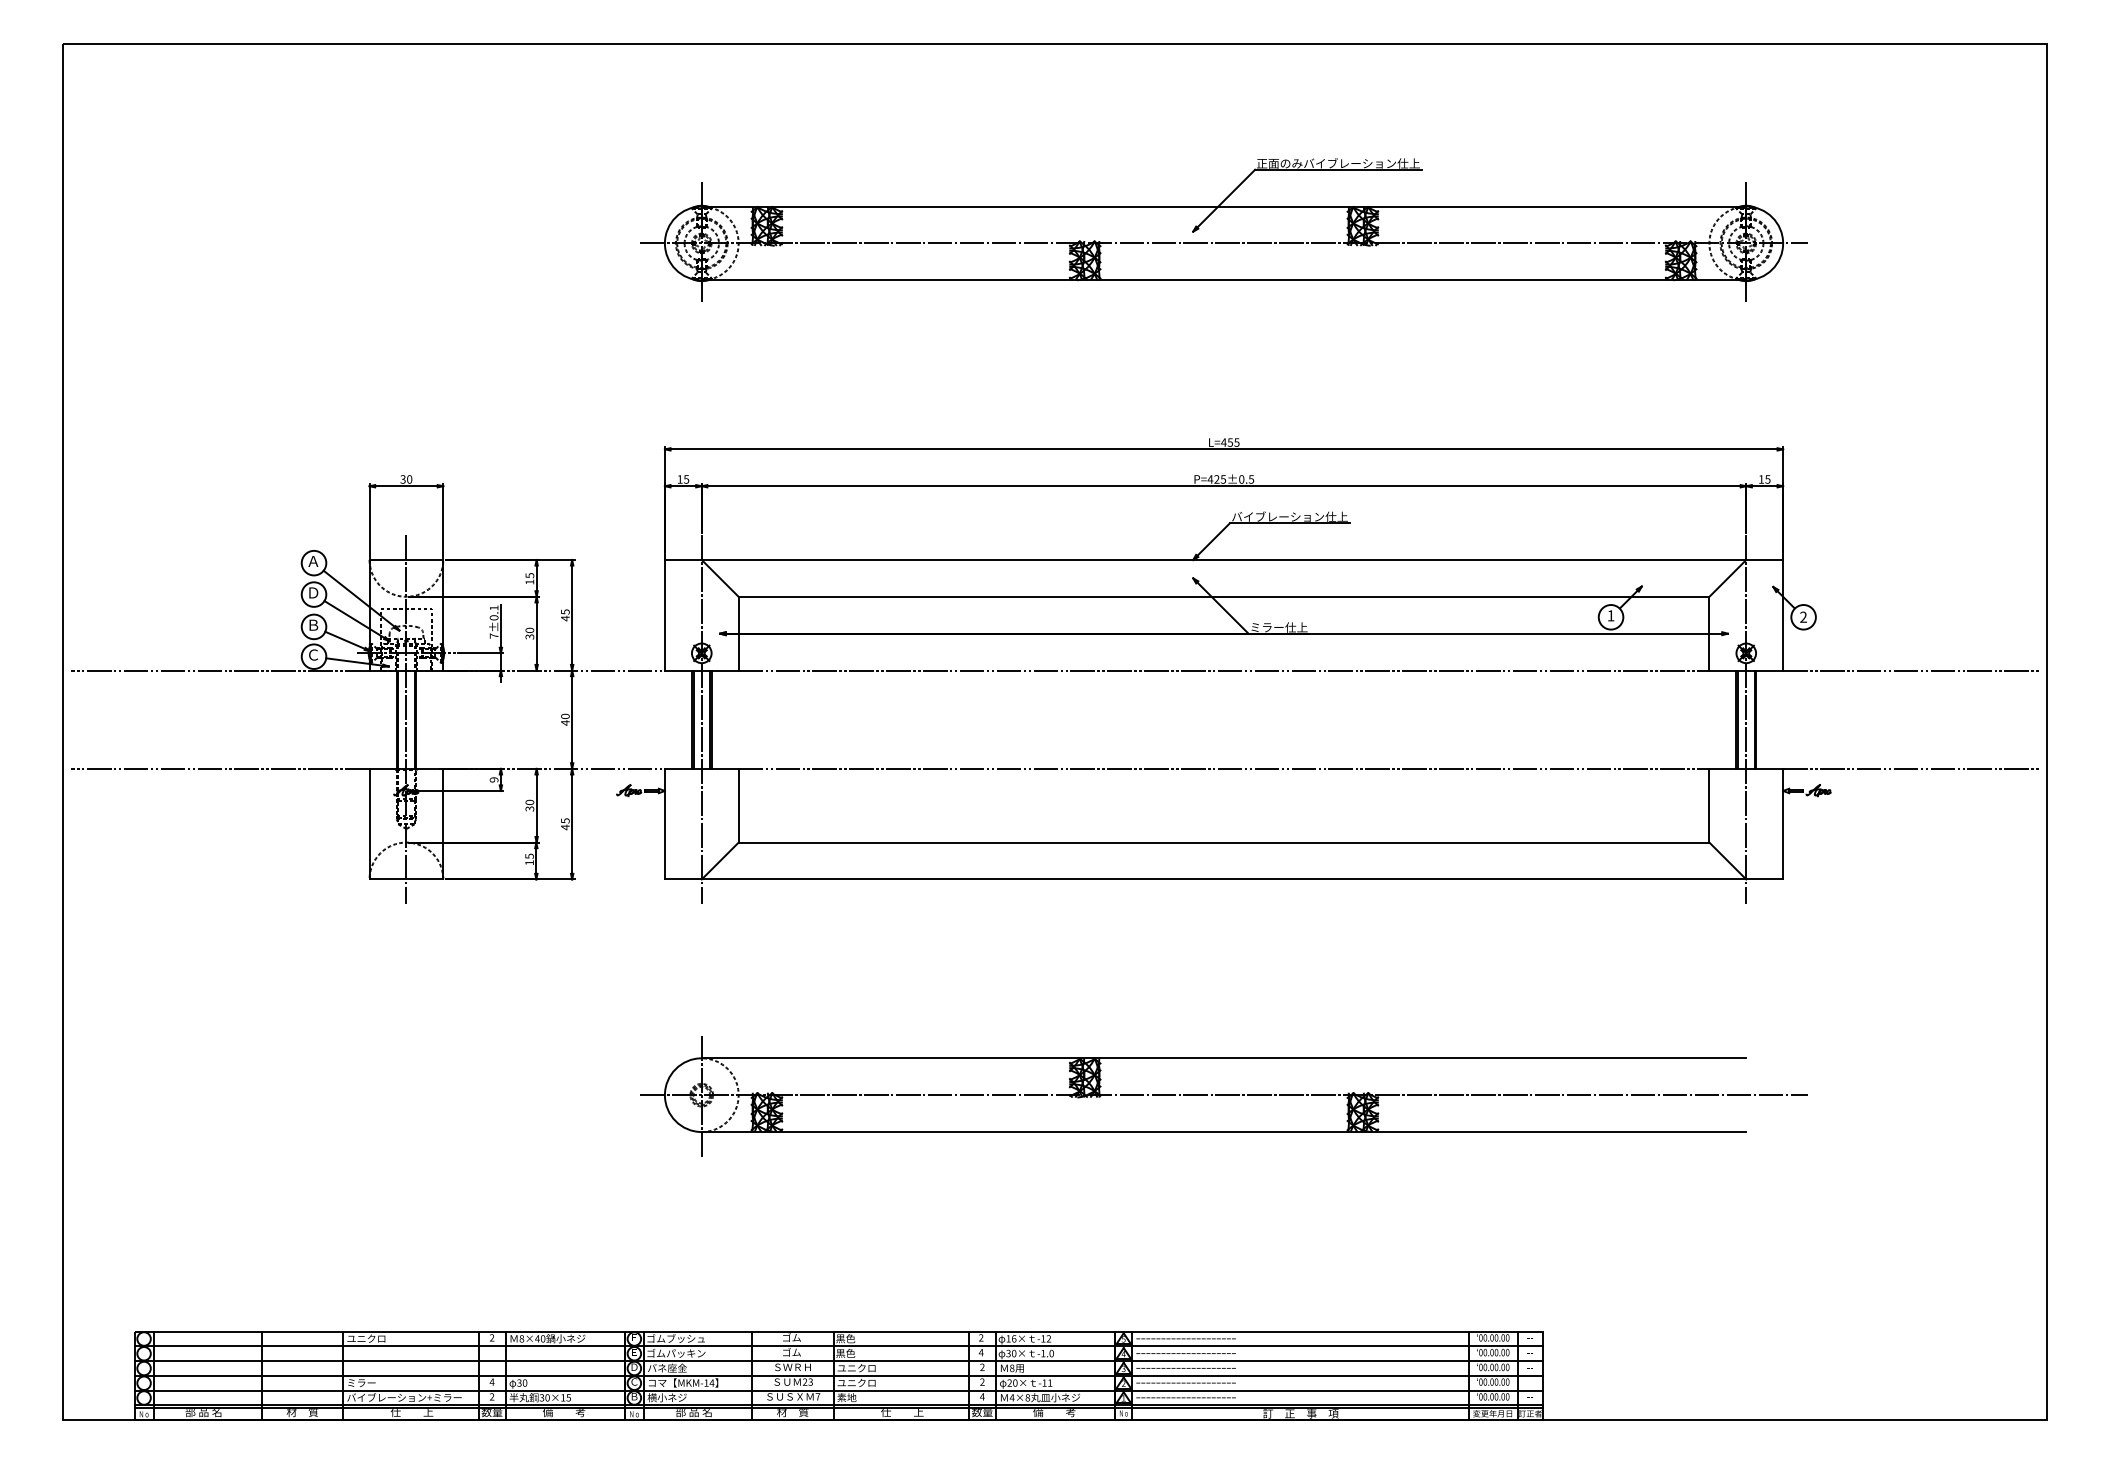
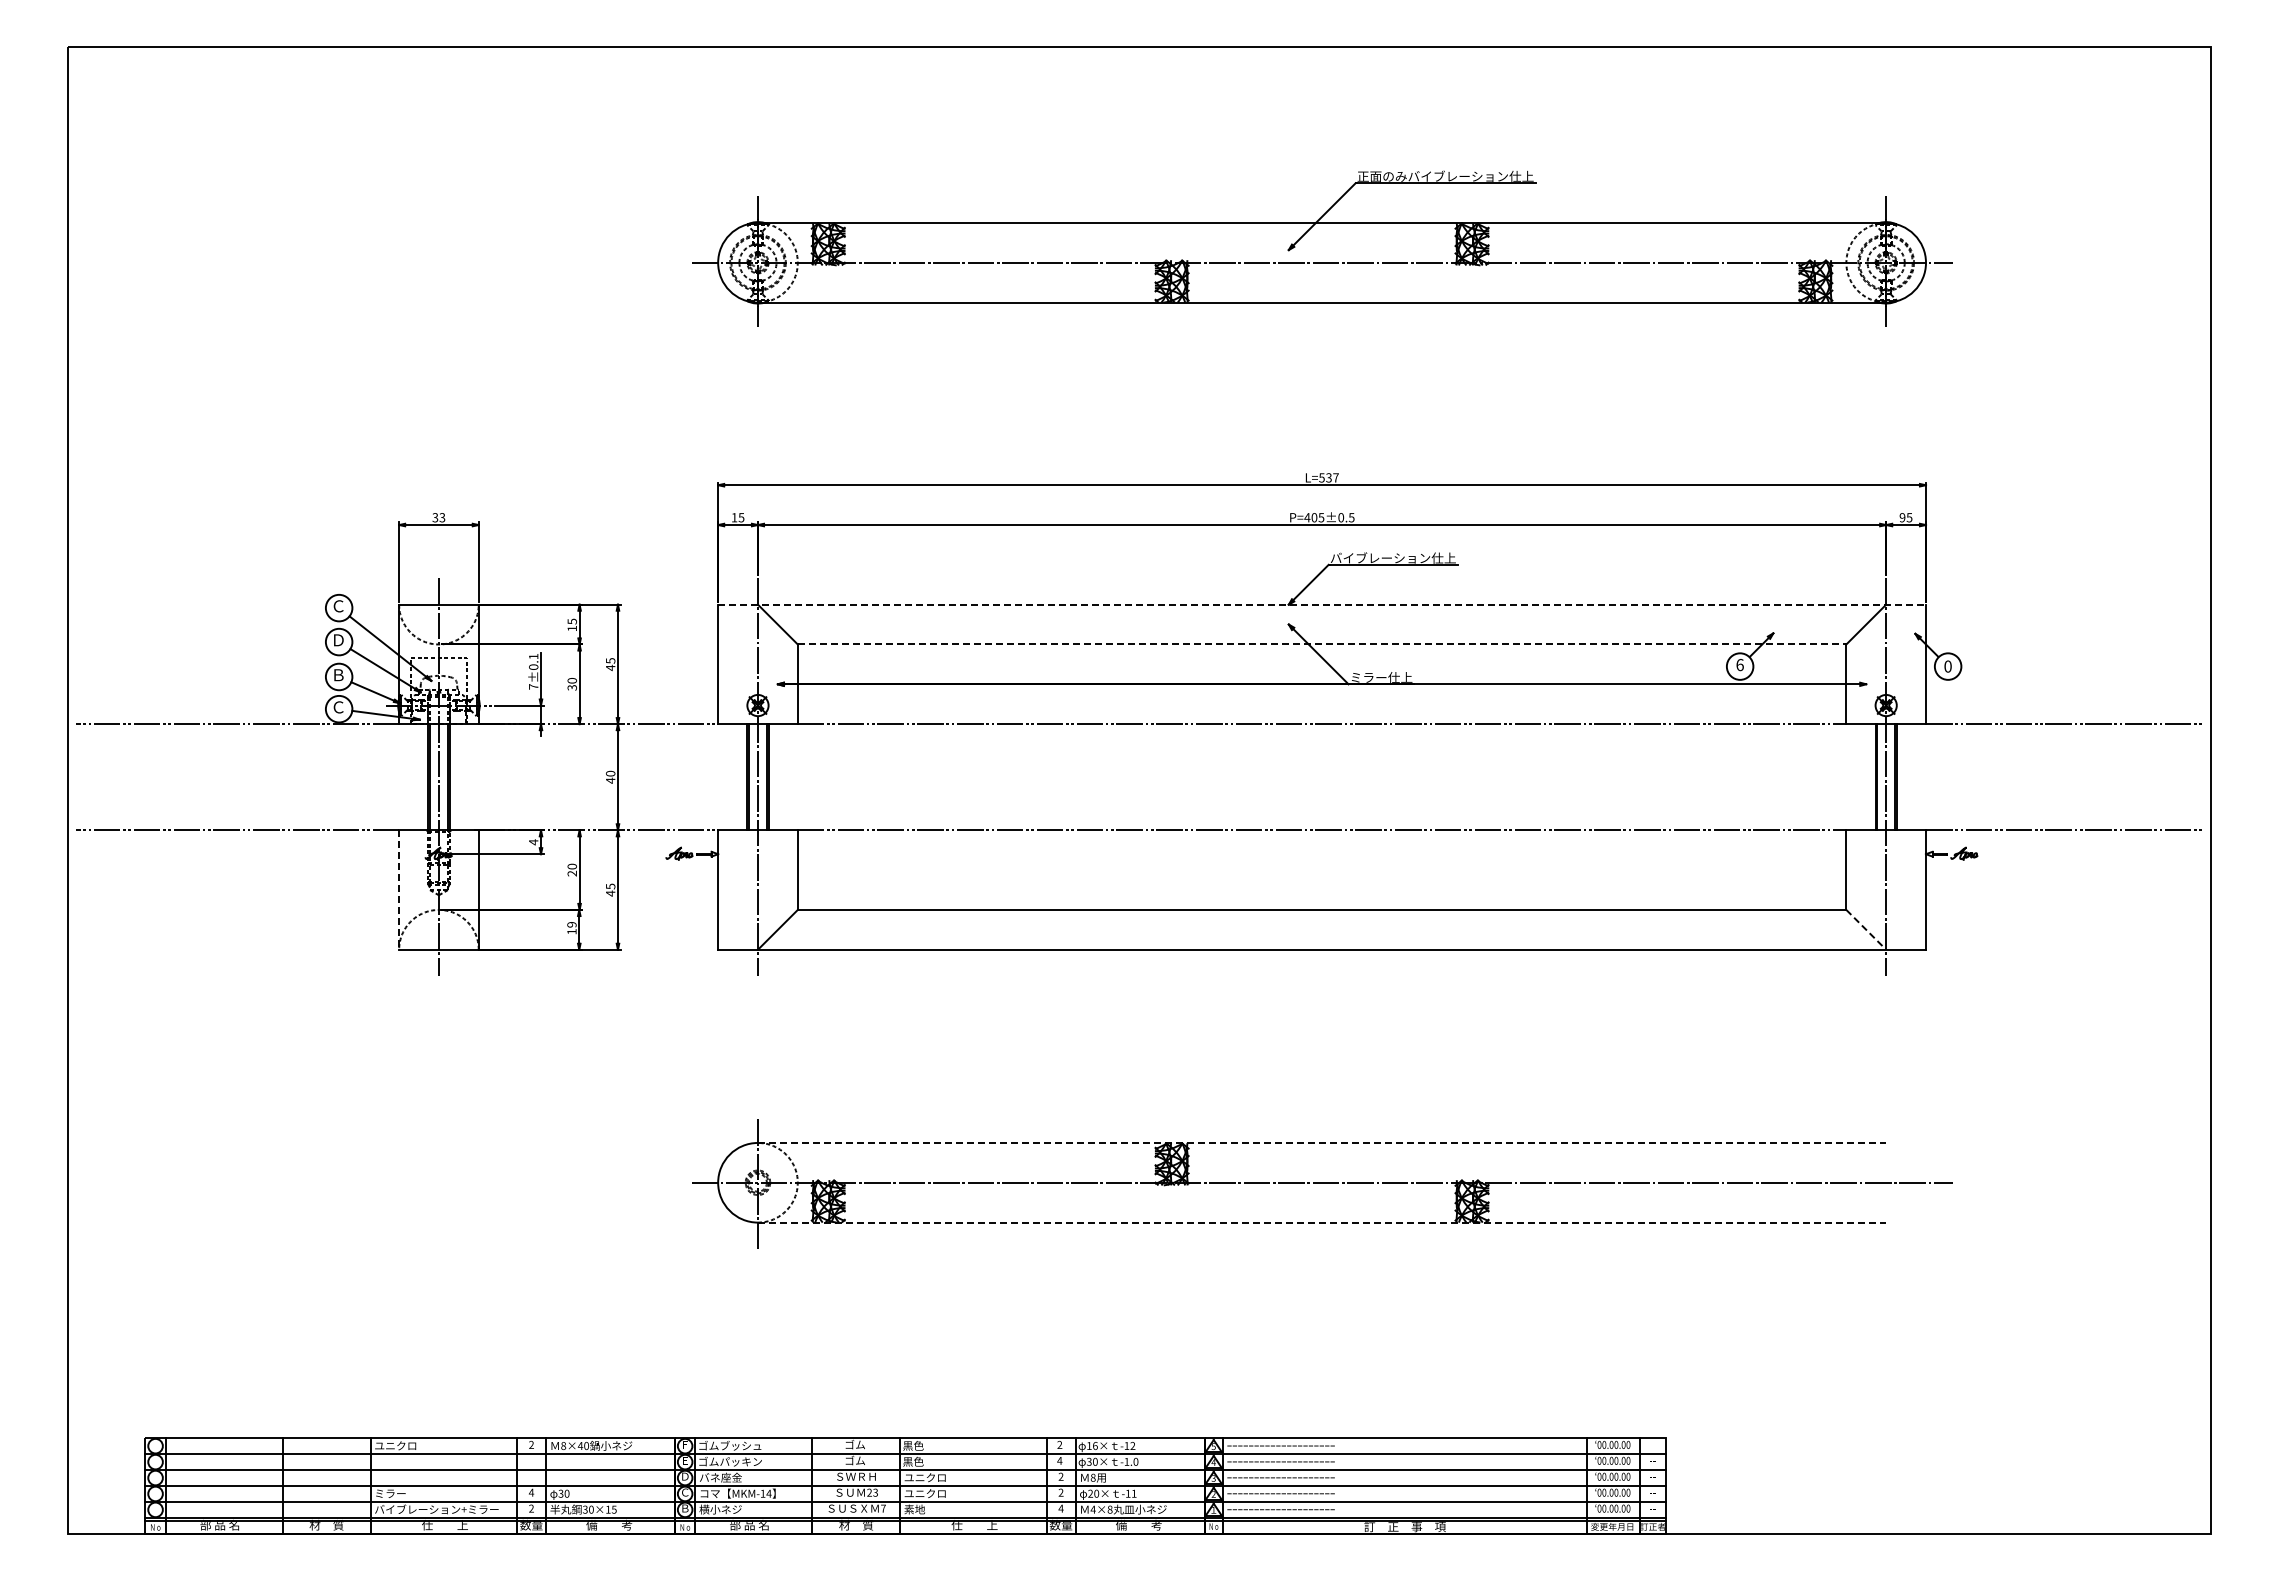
text: (1229, 442) -> (1328, 477), L=455 -> L=537
text: (409, 479) -> (442, 517), 30 -> 33
text: (1217, 479) -> (1314, 517), P=425±0.5 -> P=405±0.5
text: (1761, 479) -> (1902, 517), 15 -> 95
line: (1224, 559) -> (1322, 604), solid -> dashed
text: (313, 561) -> (338, 606), Ａ -> Ｃ
line: (1224, 596) -> (1322, 644), solid -> dashed
text: (1610, 616) -> (1739, 665), 1 -> 6
text: (1803, 617) -> (1947, 666), 2 -> 0
text: (493, 780) -> (533, 842), 9 -> 4
text: (530, 808) -> (572, 873), 30 -> 20
line: (369, 824) -> (399, 890), solid -> dashed
text: (529, 856) -> (571, 924), 15 -> 19
line: (1728, 861) -> (1866, 930), solid -> dashed
line: (1224, 1057) -> (1322, 1142), solid -> dashed
line: (1224, 1131) -> (1322, 1222), solid -> dashed

